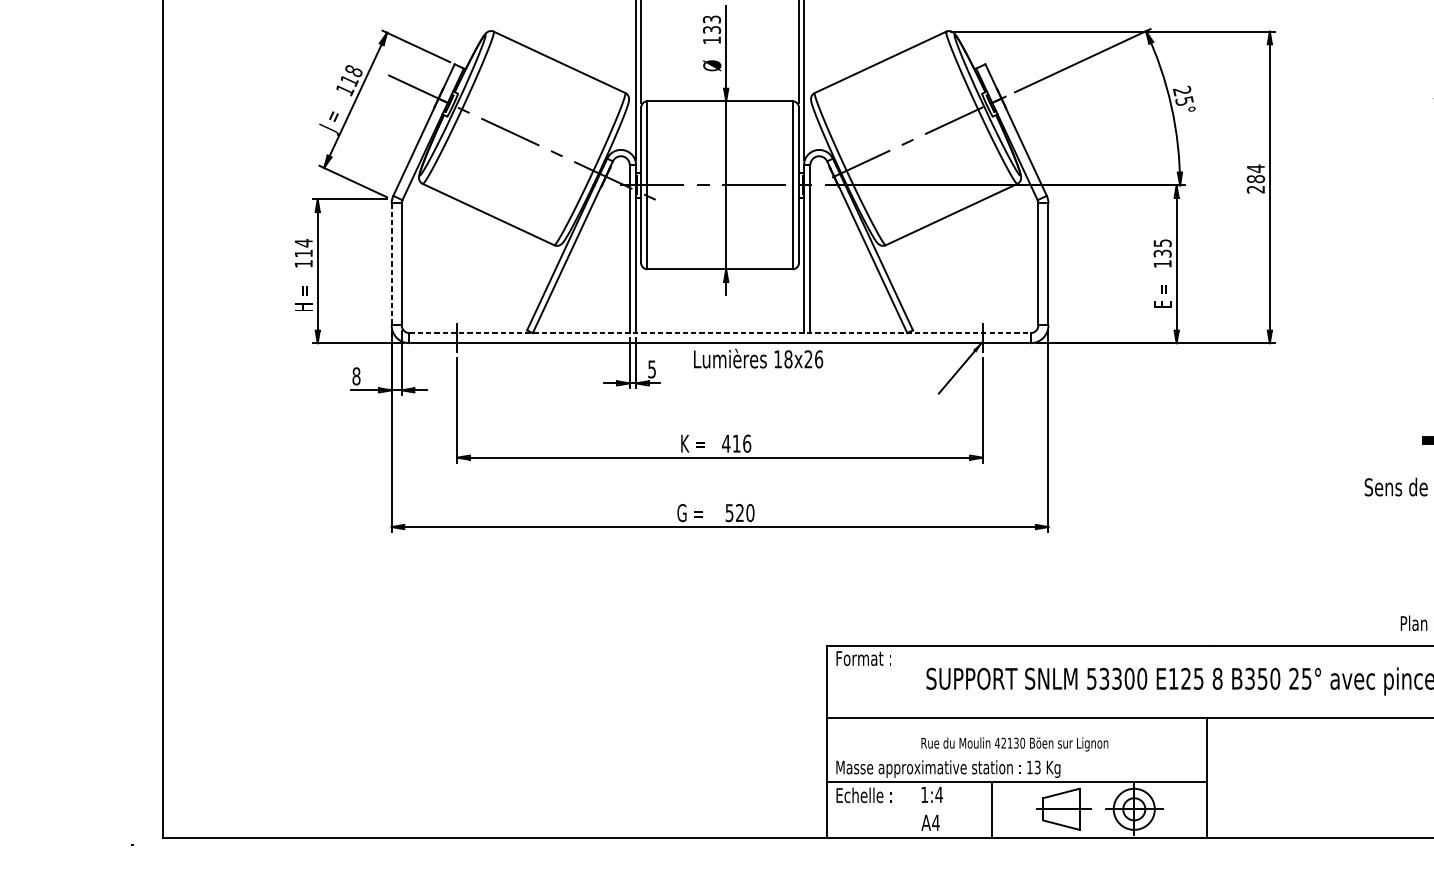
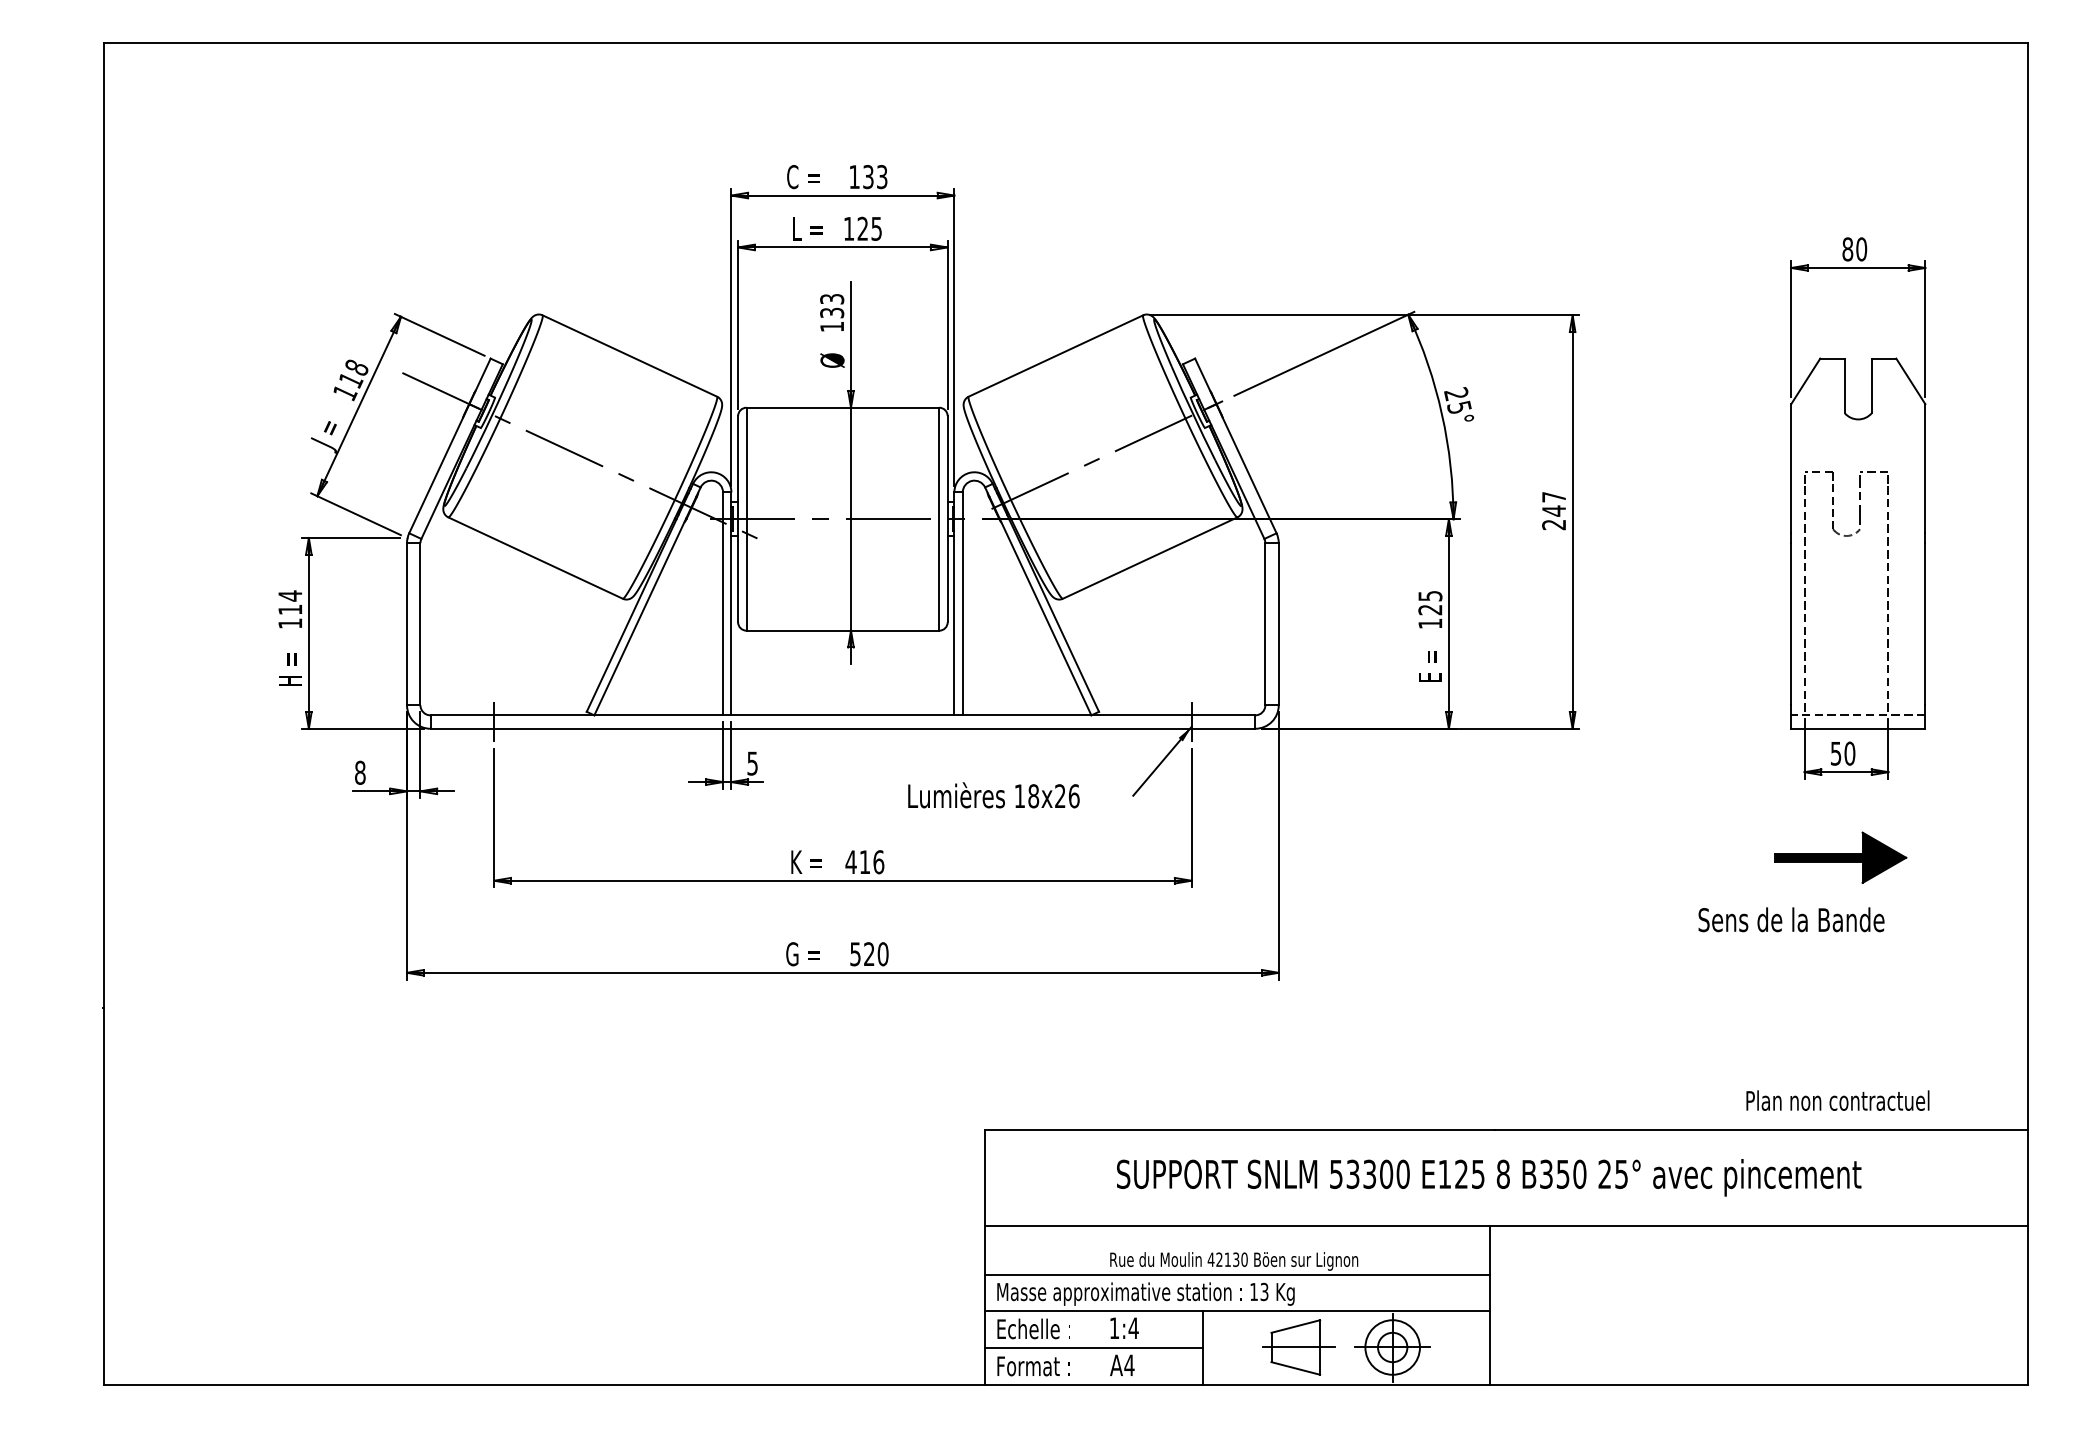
text: (1256, 173) -> (1554, 503), 284 -> 247
text: (1162, 253) -> (1430, 609), 135 -> 125
line: (392, 264) -> (407, 624), dashed -> solid
line: (720, 333) -> (843, 715), dashed -> solid
text: (758, 358) -> (993, 795), moved
text: (863, 658) -> (1033, 1366), moved
line: (1016, 754) -> (1236, 1274), added
line: (908, 810) -> (1093, 1348), added

